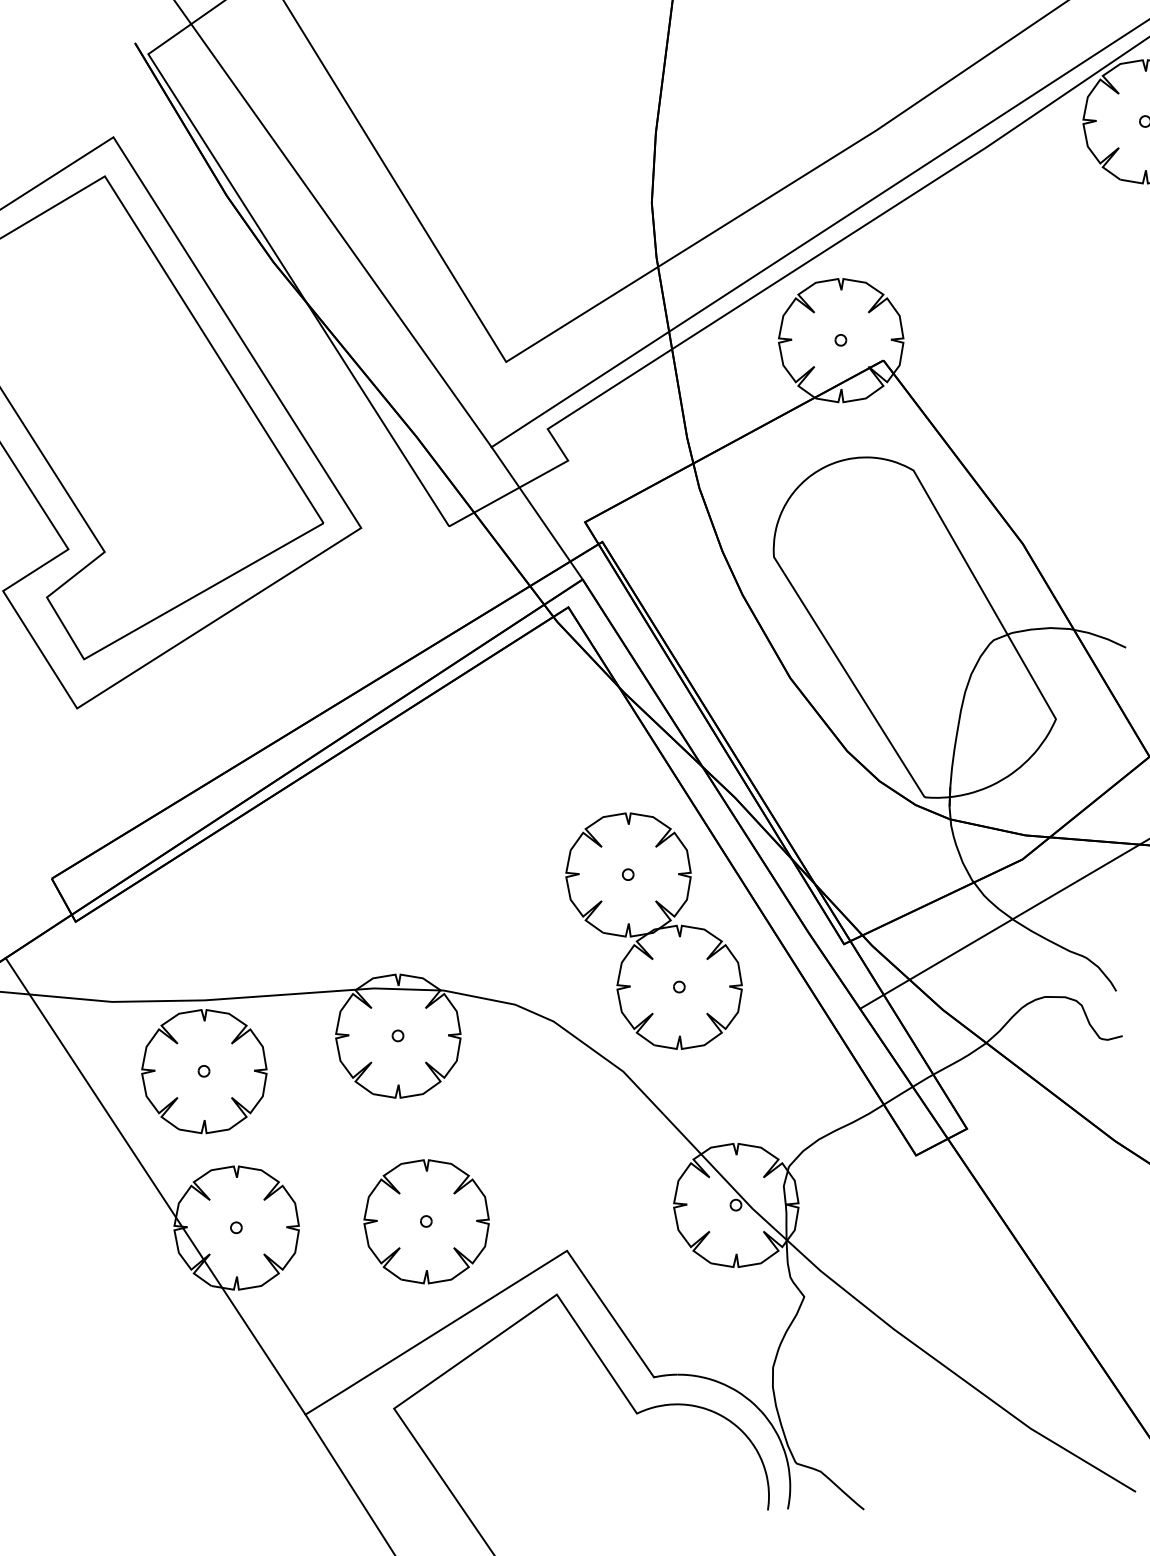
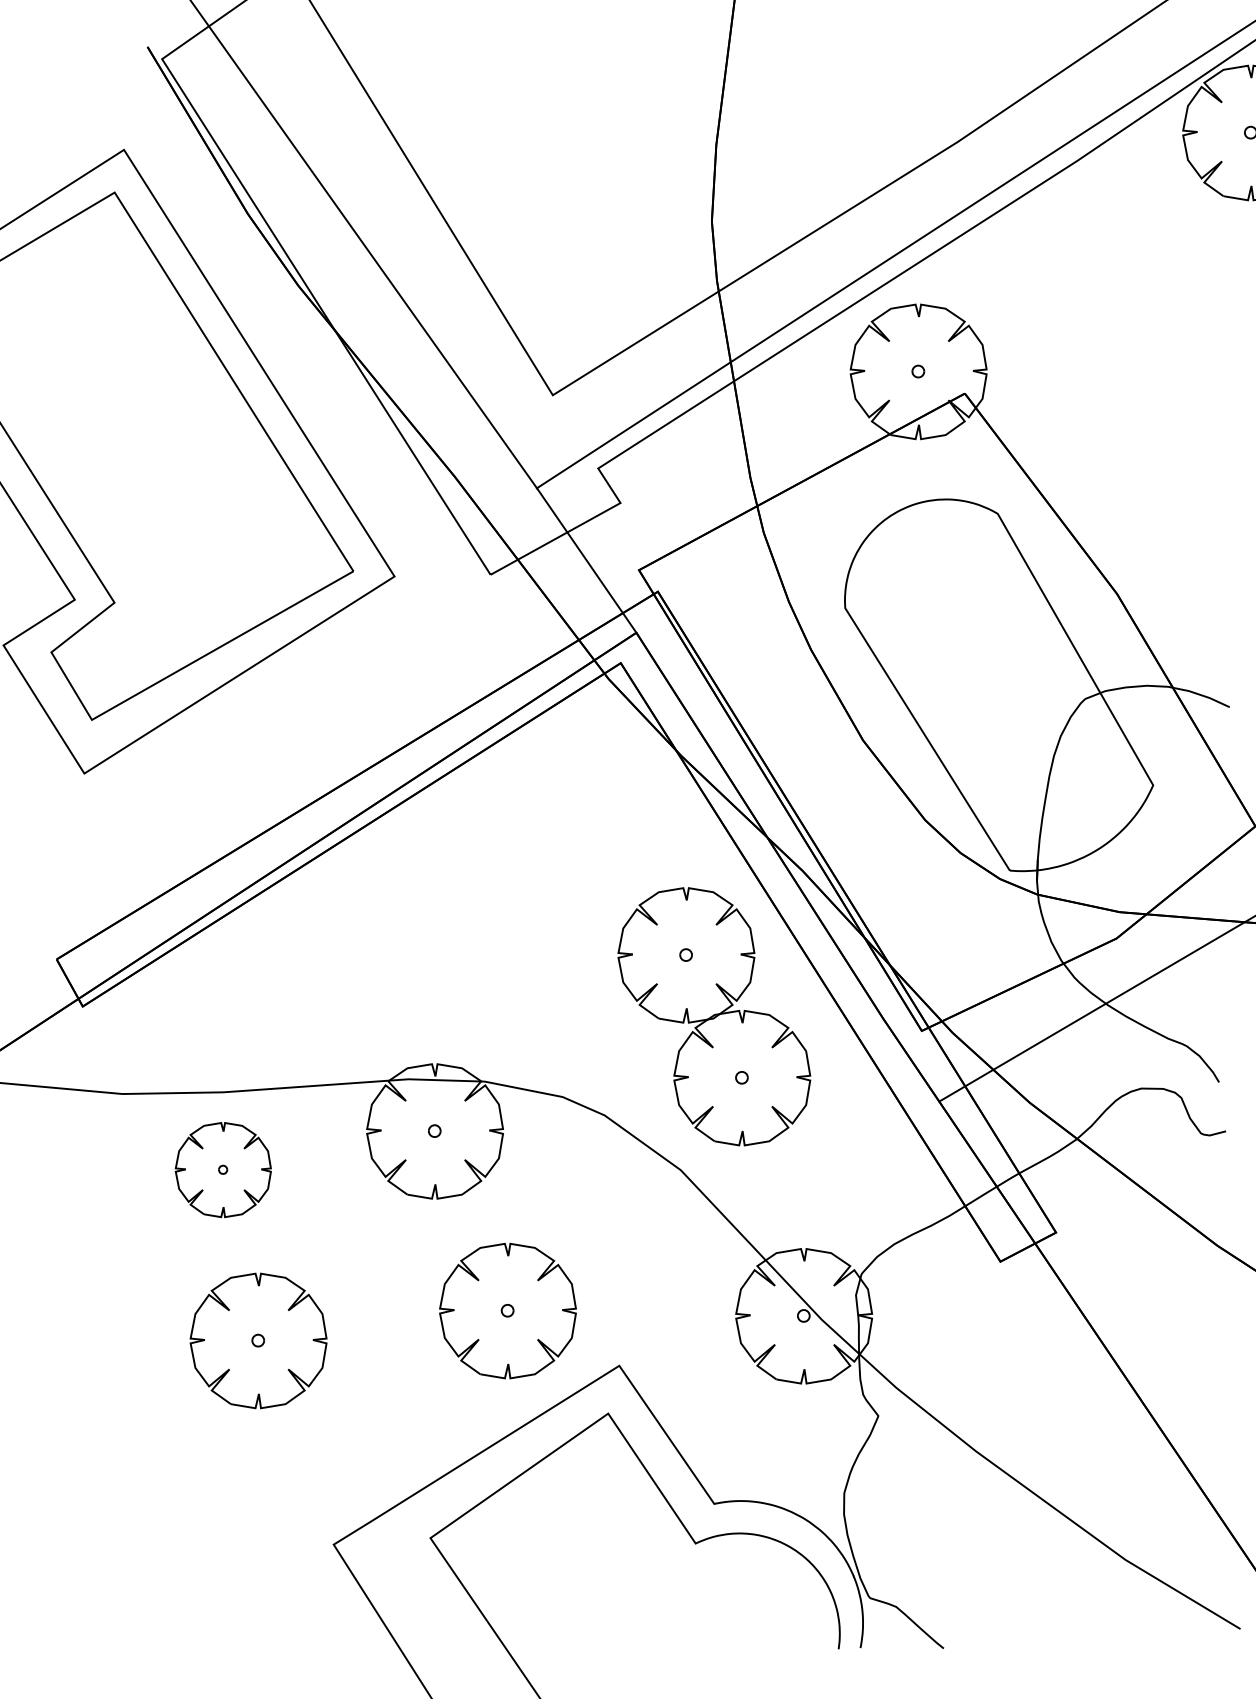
part: (204, 1071) -> (223, 1169), size x0.7
line: (155, 1186) -> (169, 1295), removed
part: (426, 1221) -> (507, 1310), moved

